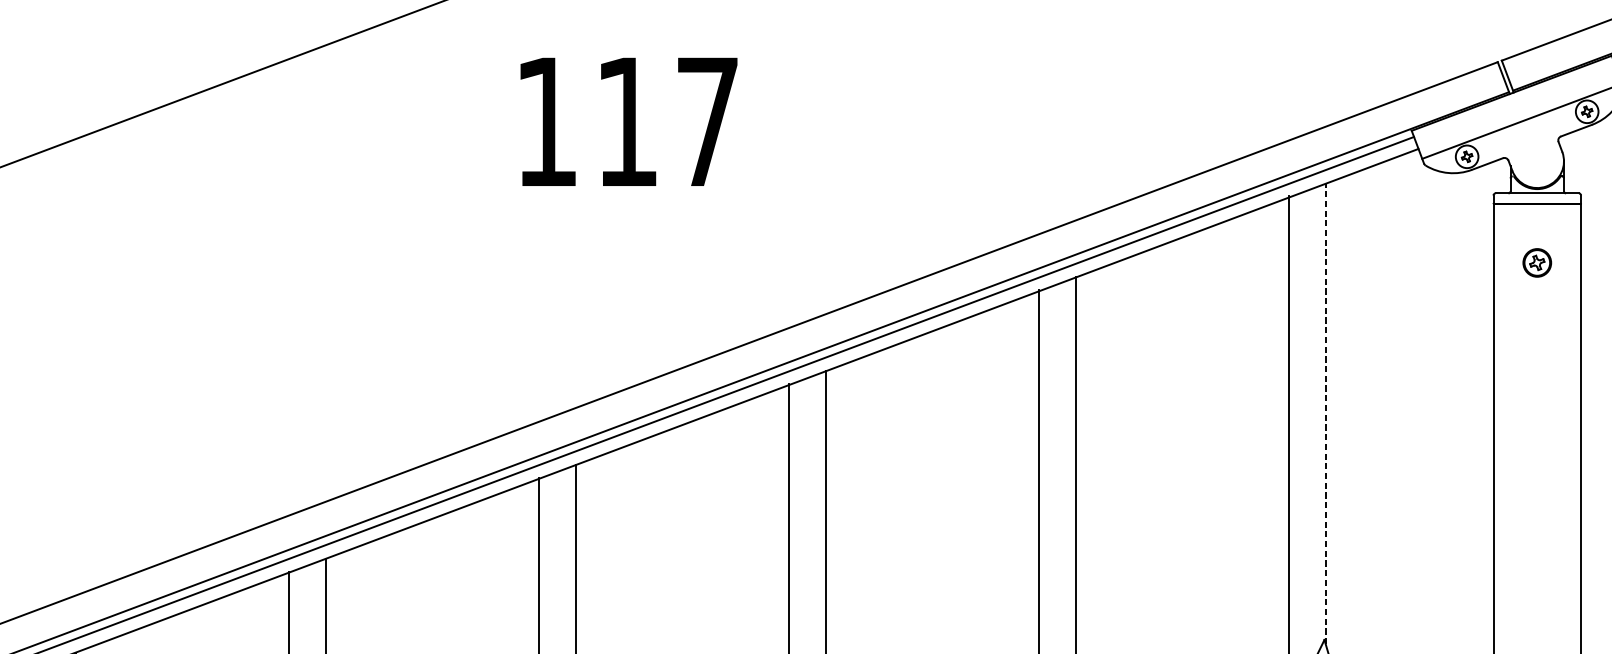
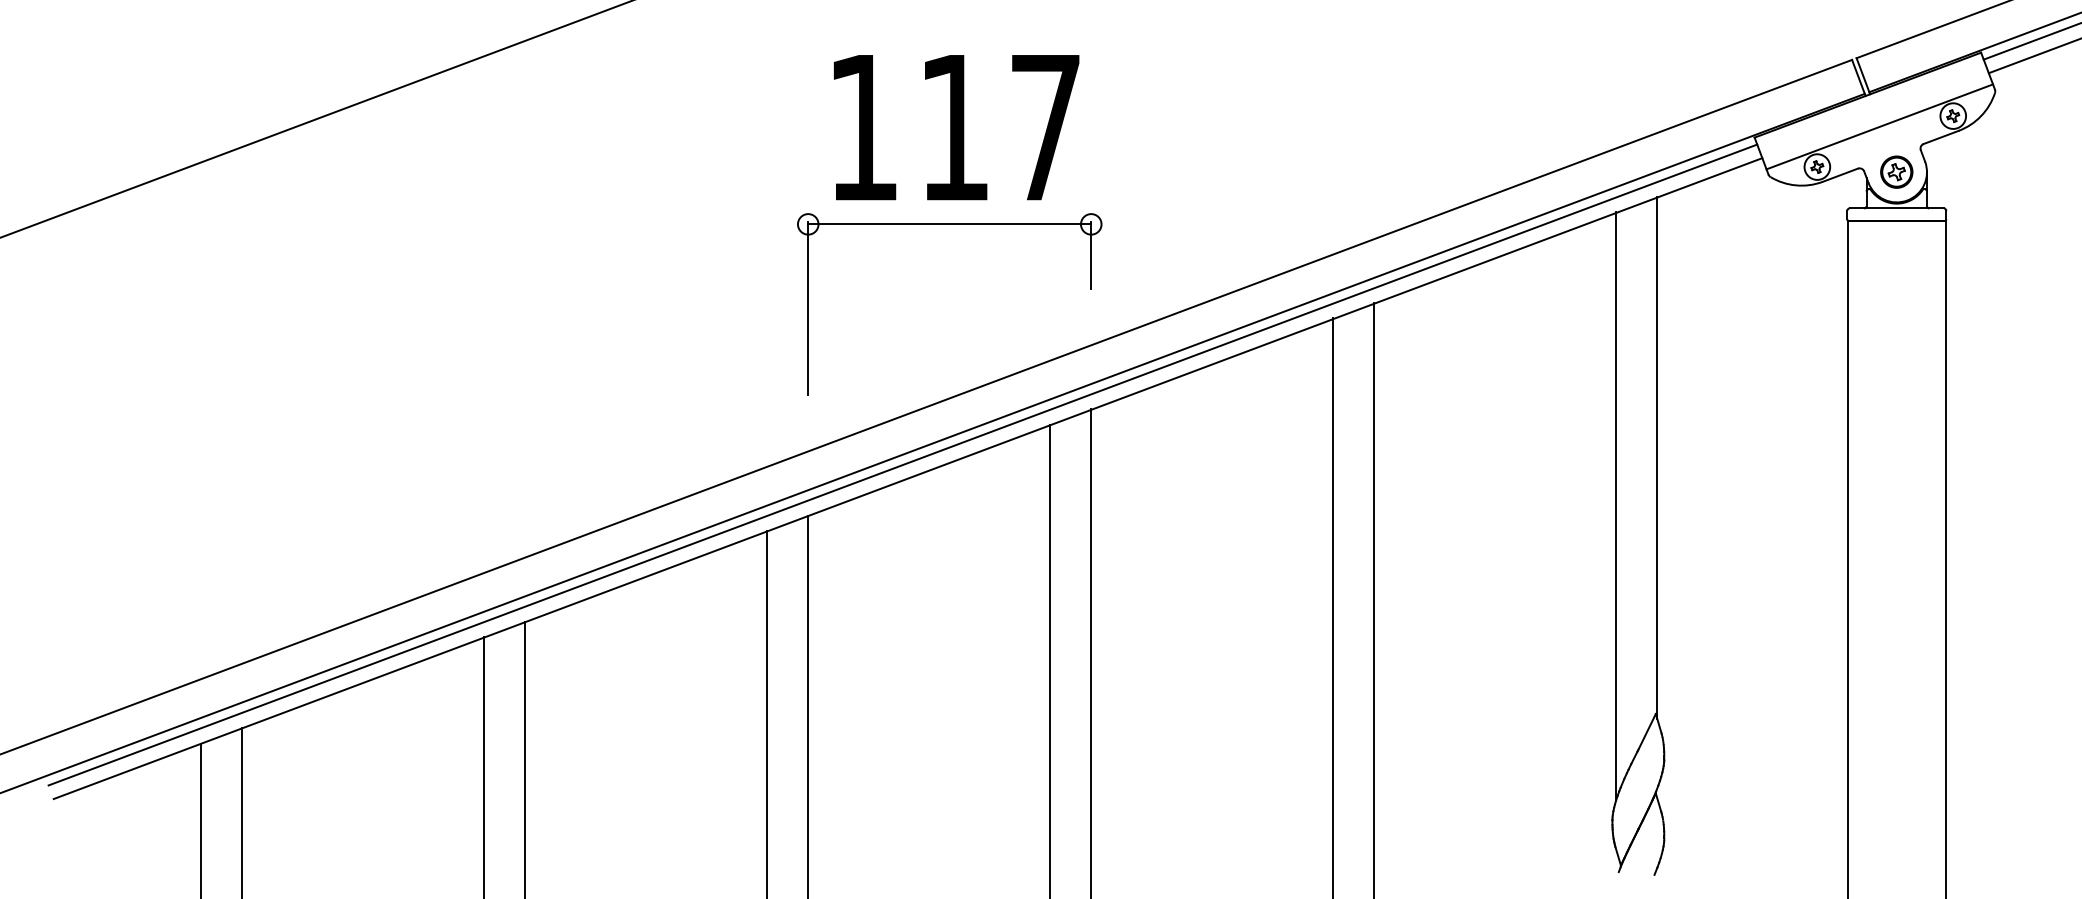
text: (628, 121) -> (956, 127), moved
part: (700, 207) -> (949, 224), added
part: (1537, 262) -> (1896, 171), moved
line: (1325, 413) -> (1657, 457), dashed -> solid

